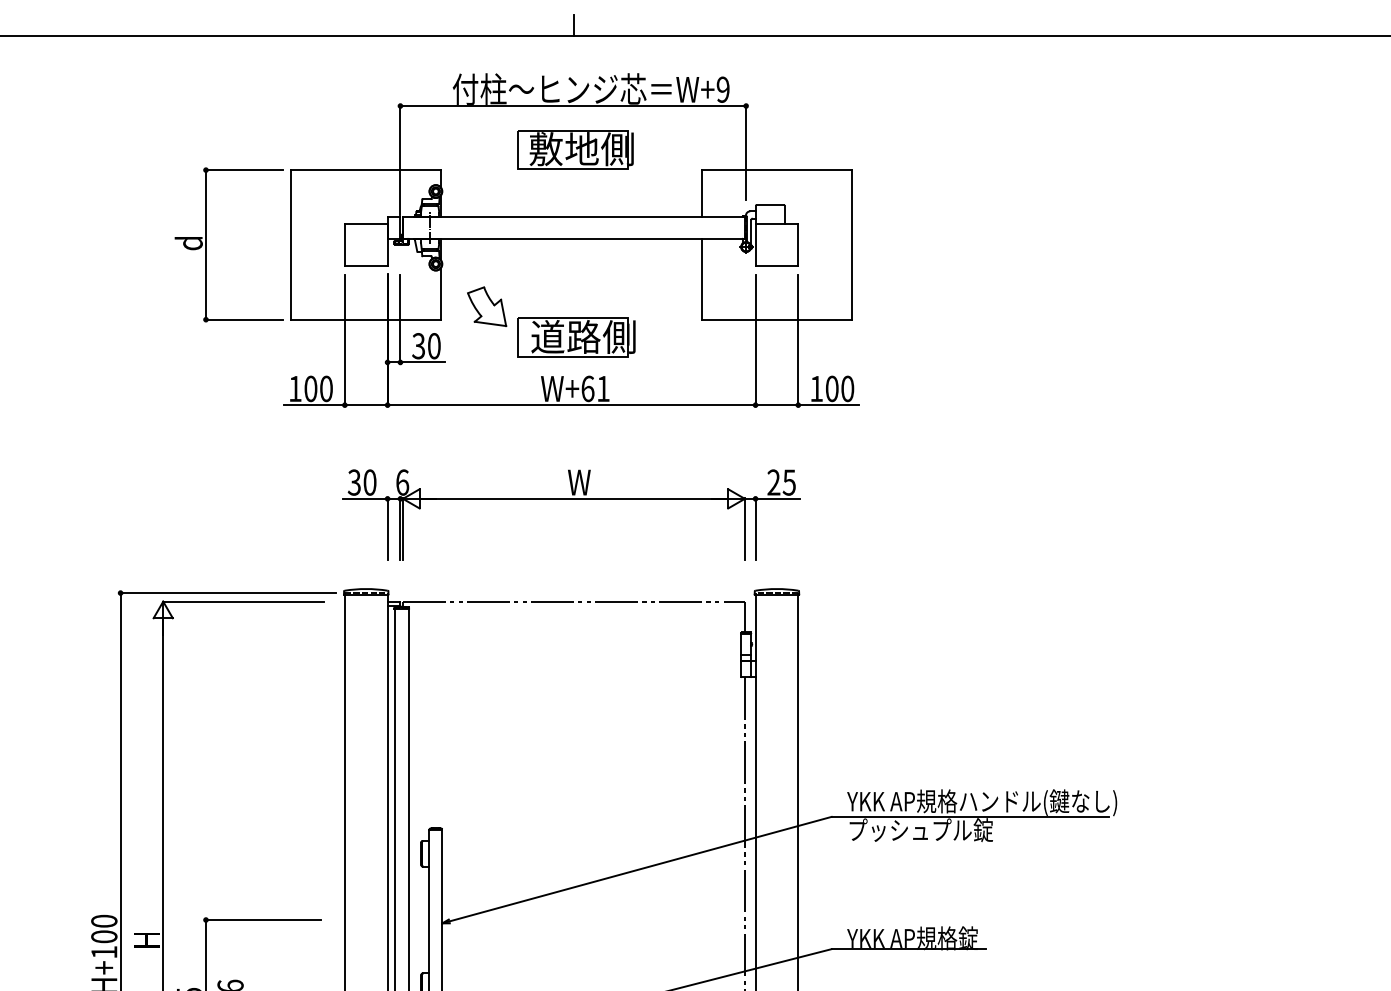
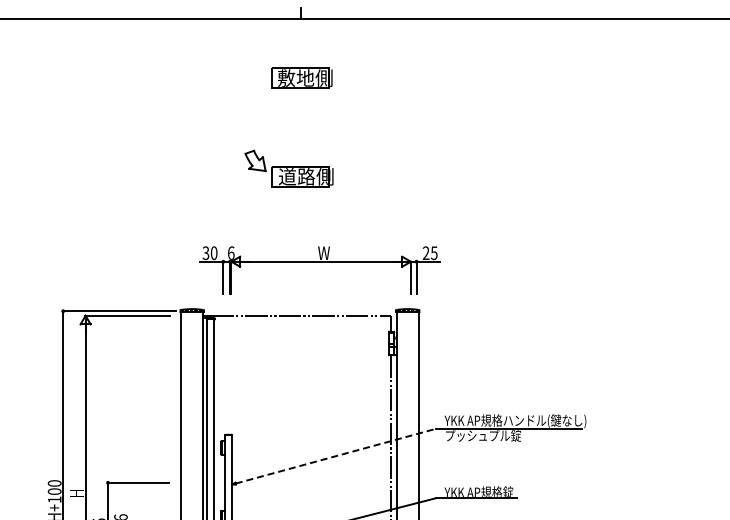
part: (517, 241) -> (271, 126), removed
part: (570, 500) -> (319, 262), moved
line: (641, 869) -> (336, 456), solid -> dashed

